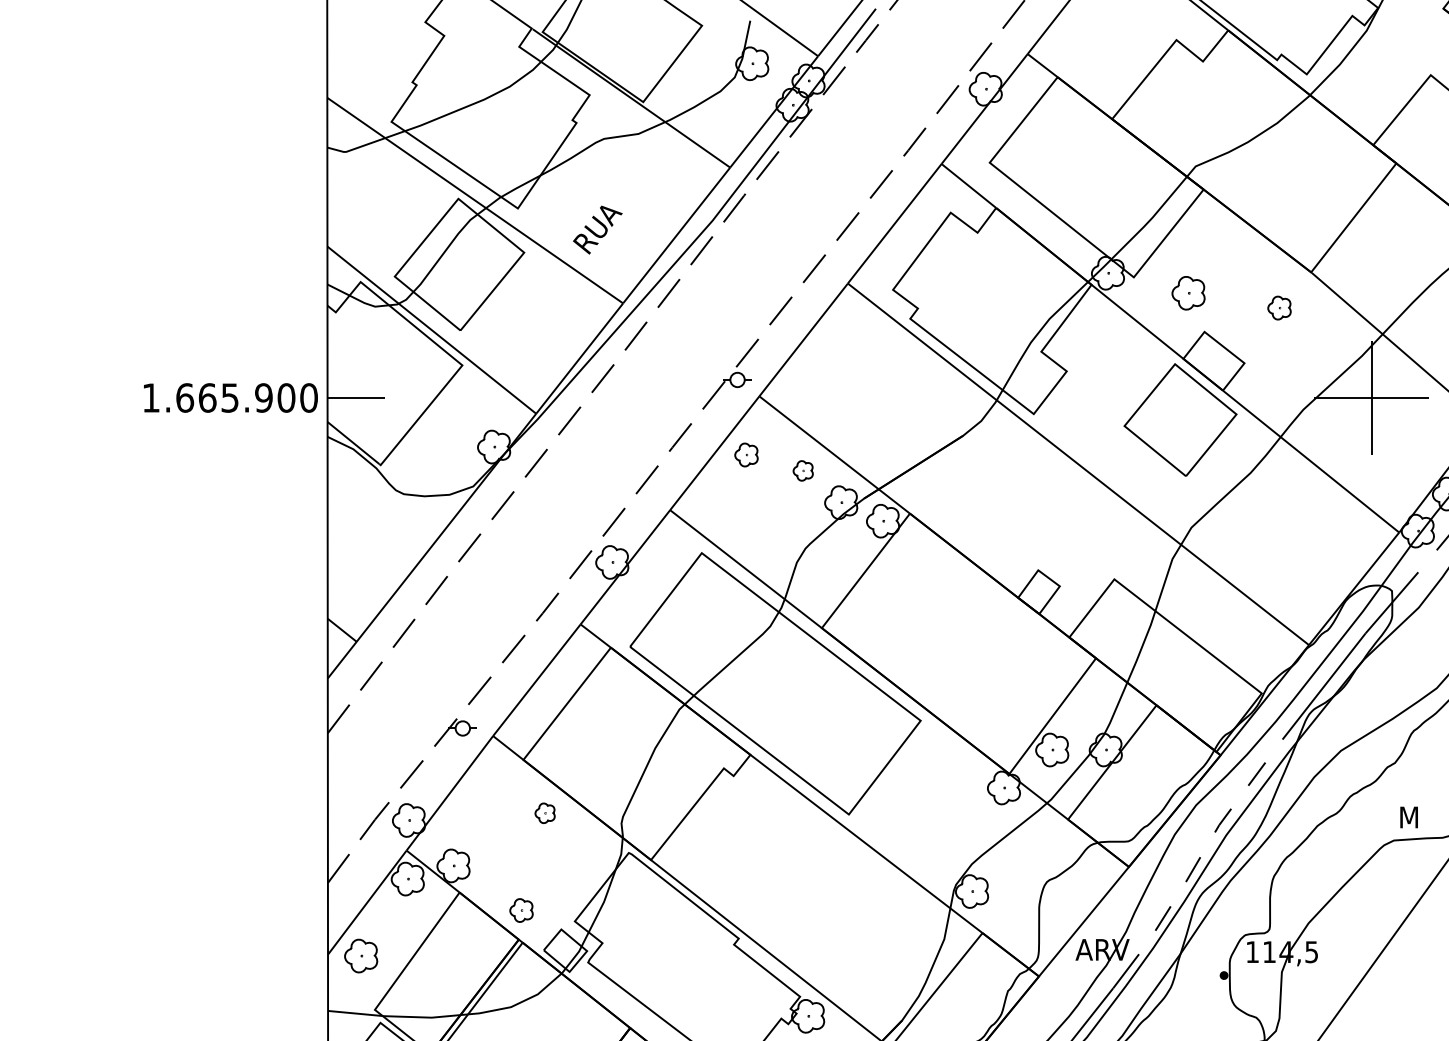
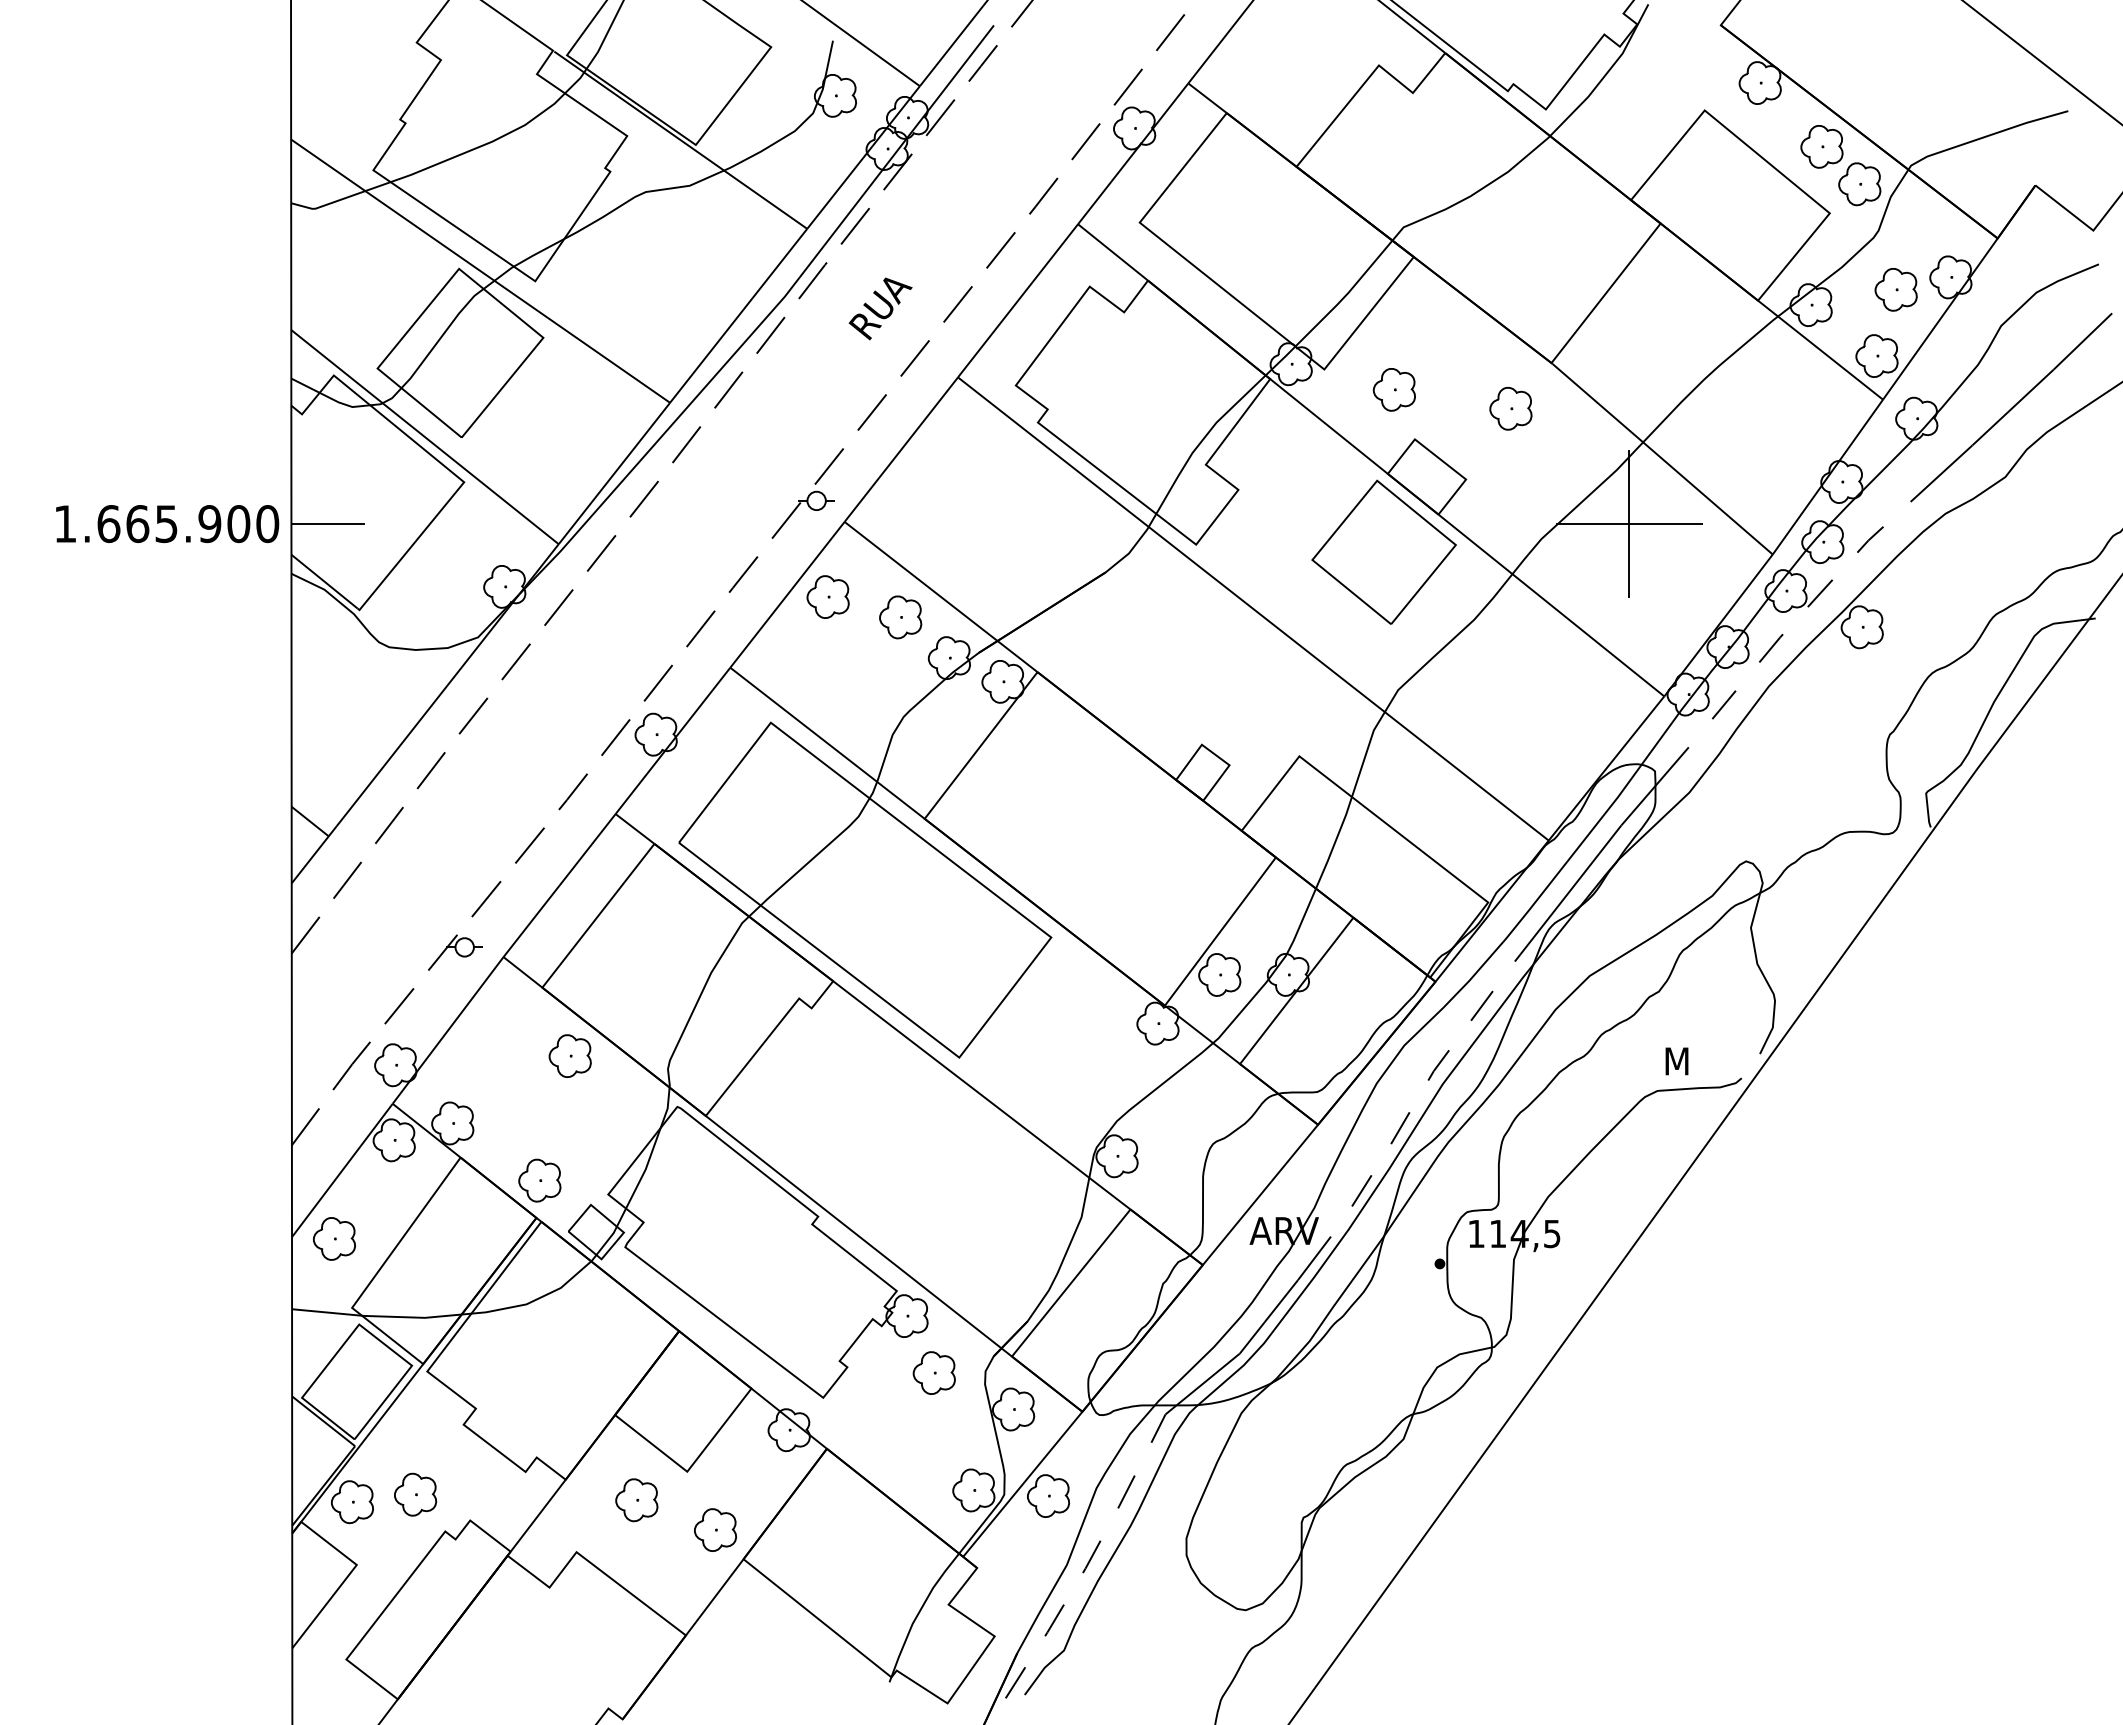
text: (597, 229) -> (880, 308), moved
part: (1279, 307) -> (1510, 408), size x1.43
part: (746, 454) -> (827, 596), size x1.43
part: (803, 470) -> (900, 617), size x1.67
part: (544, 812) -> (569, 1055), size x1.67
part: (521, 910) -> (539, 1180), size x1.43

